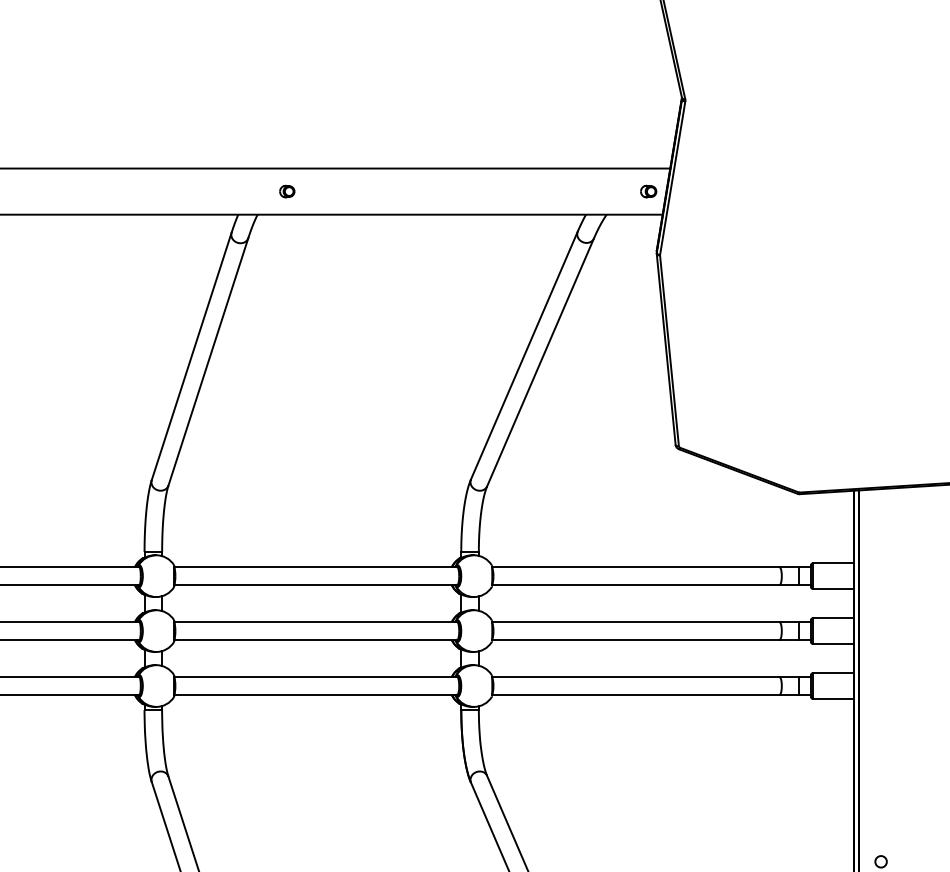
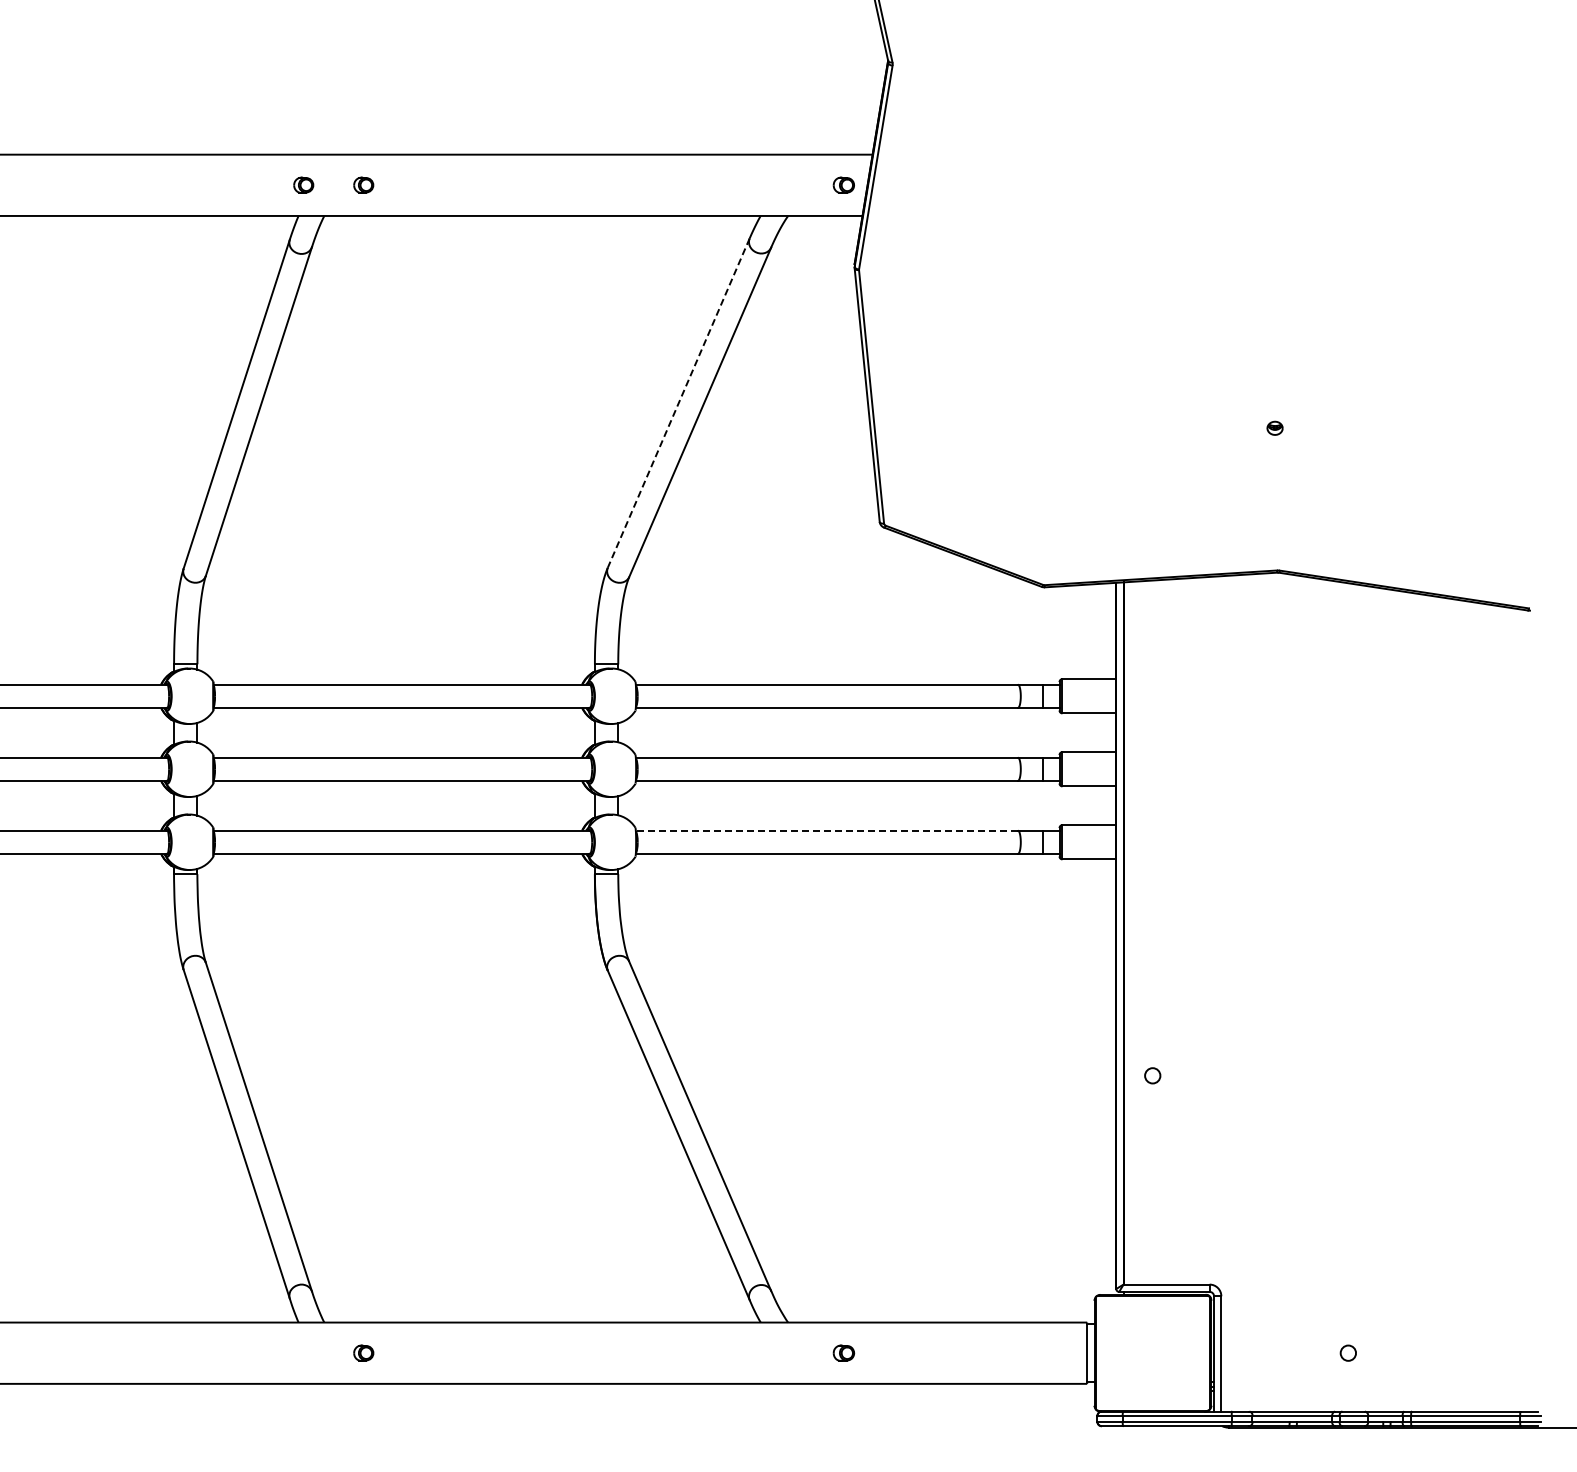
part: (241, 190) -> (303, 184), added
line: (524, 355) -> (678, 403), solid -> dashed
line: (635, 677) -> (826, 830), solid -> dashed

